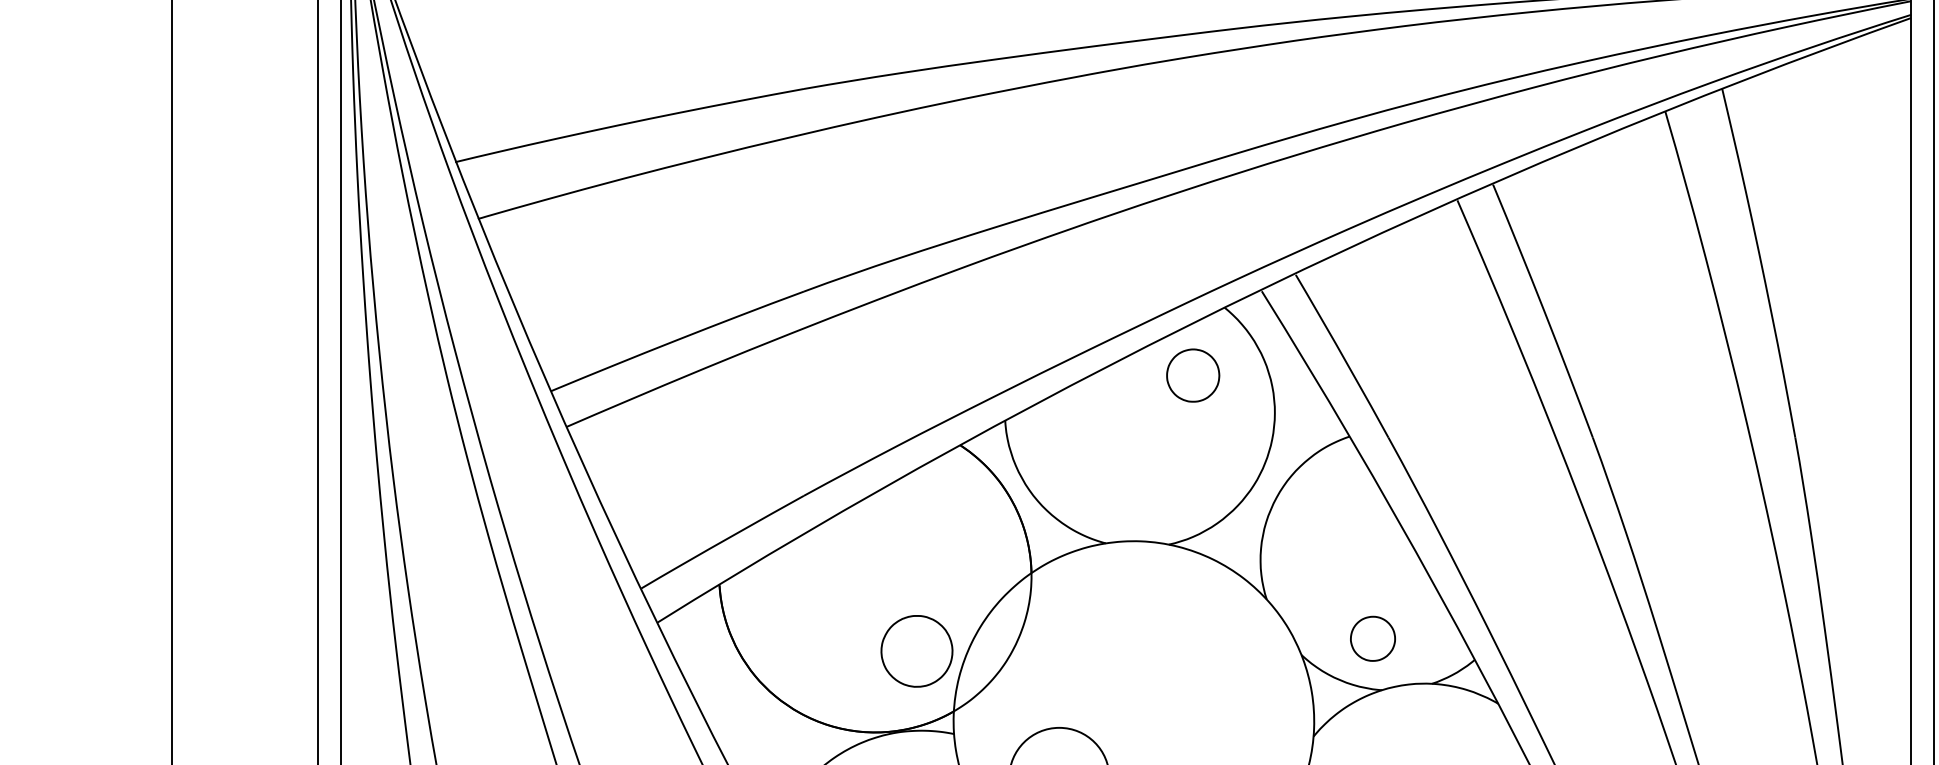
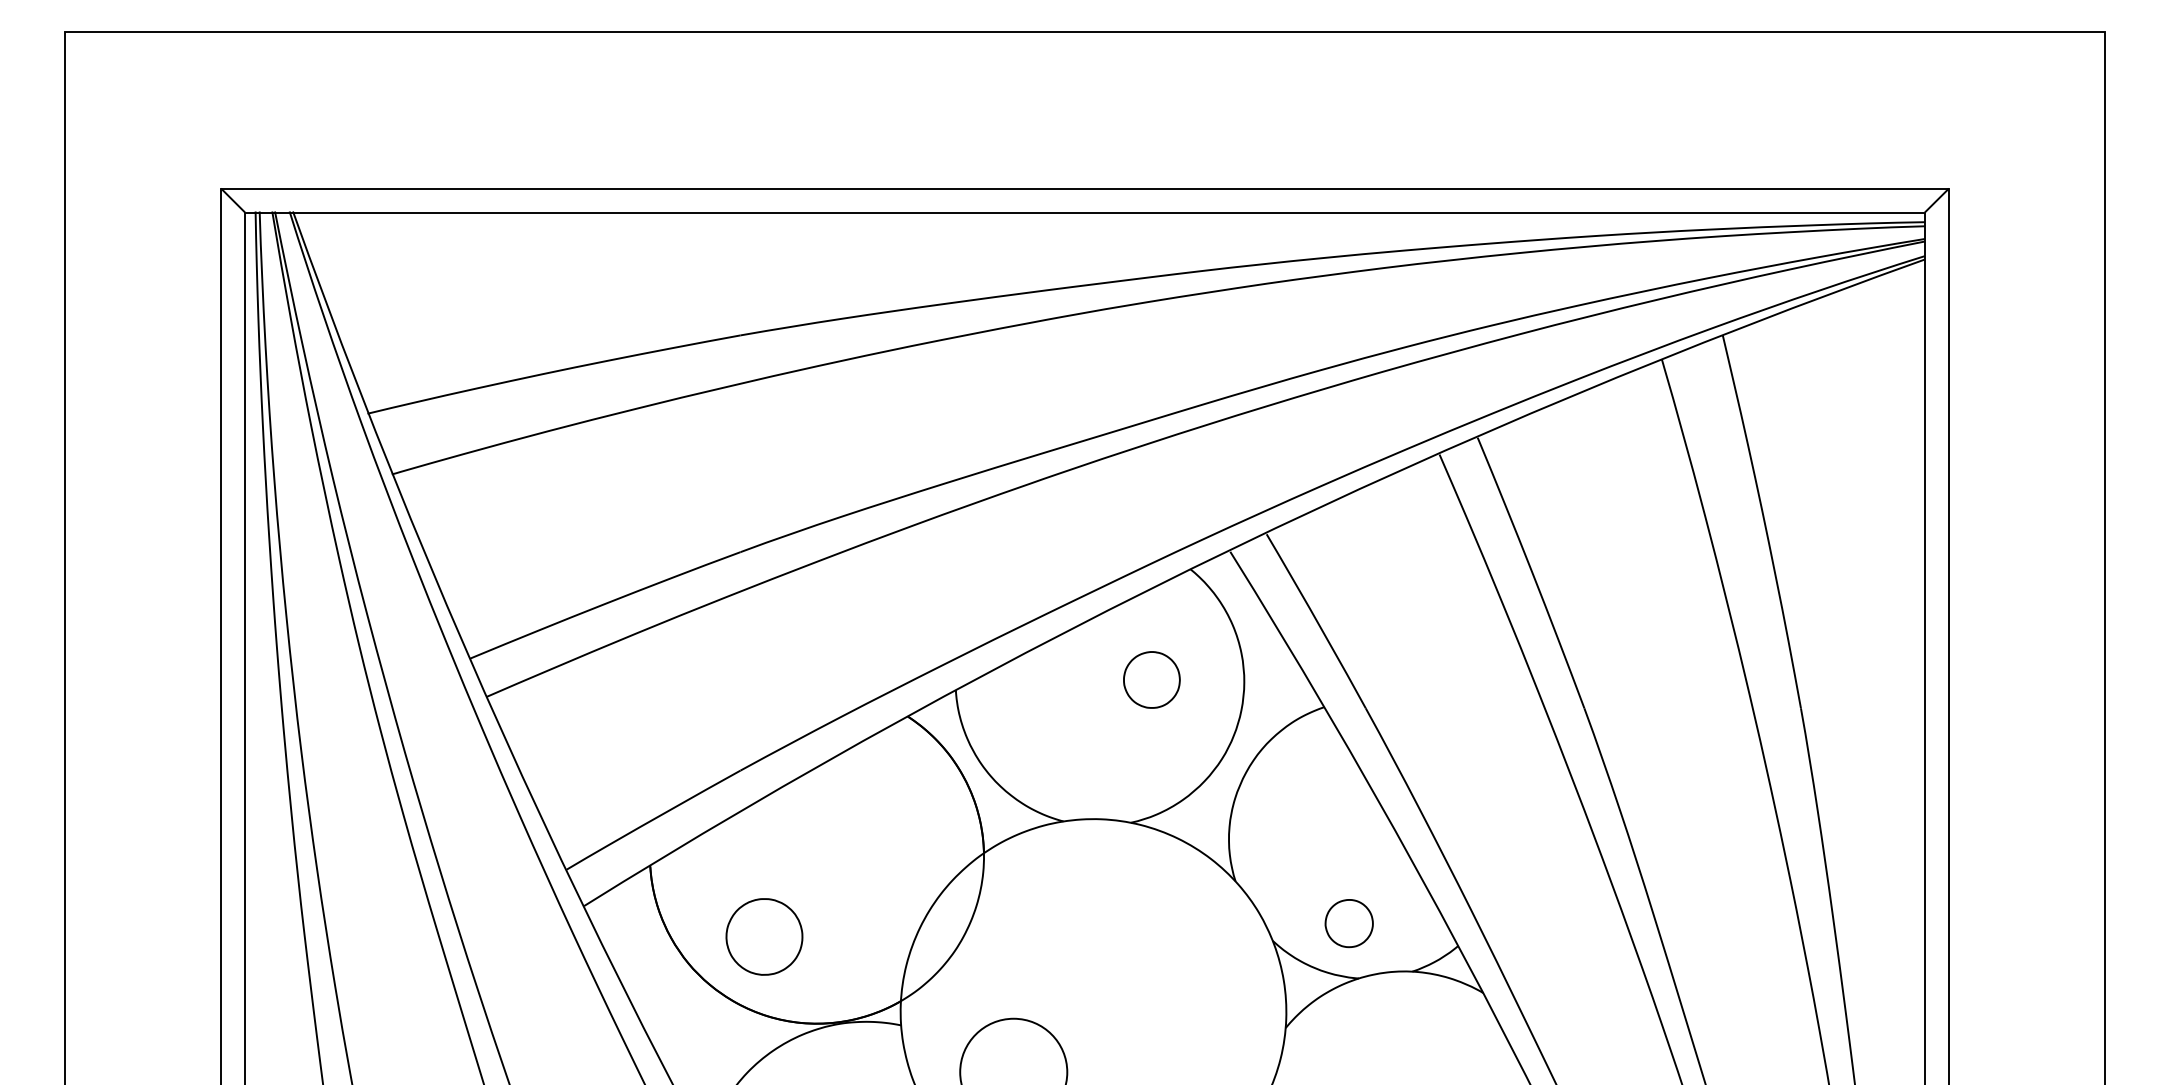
part: (1192, 375) -> (1151, 679), moved
part: (917, 650) -> (764, 936), moved

